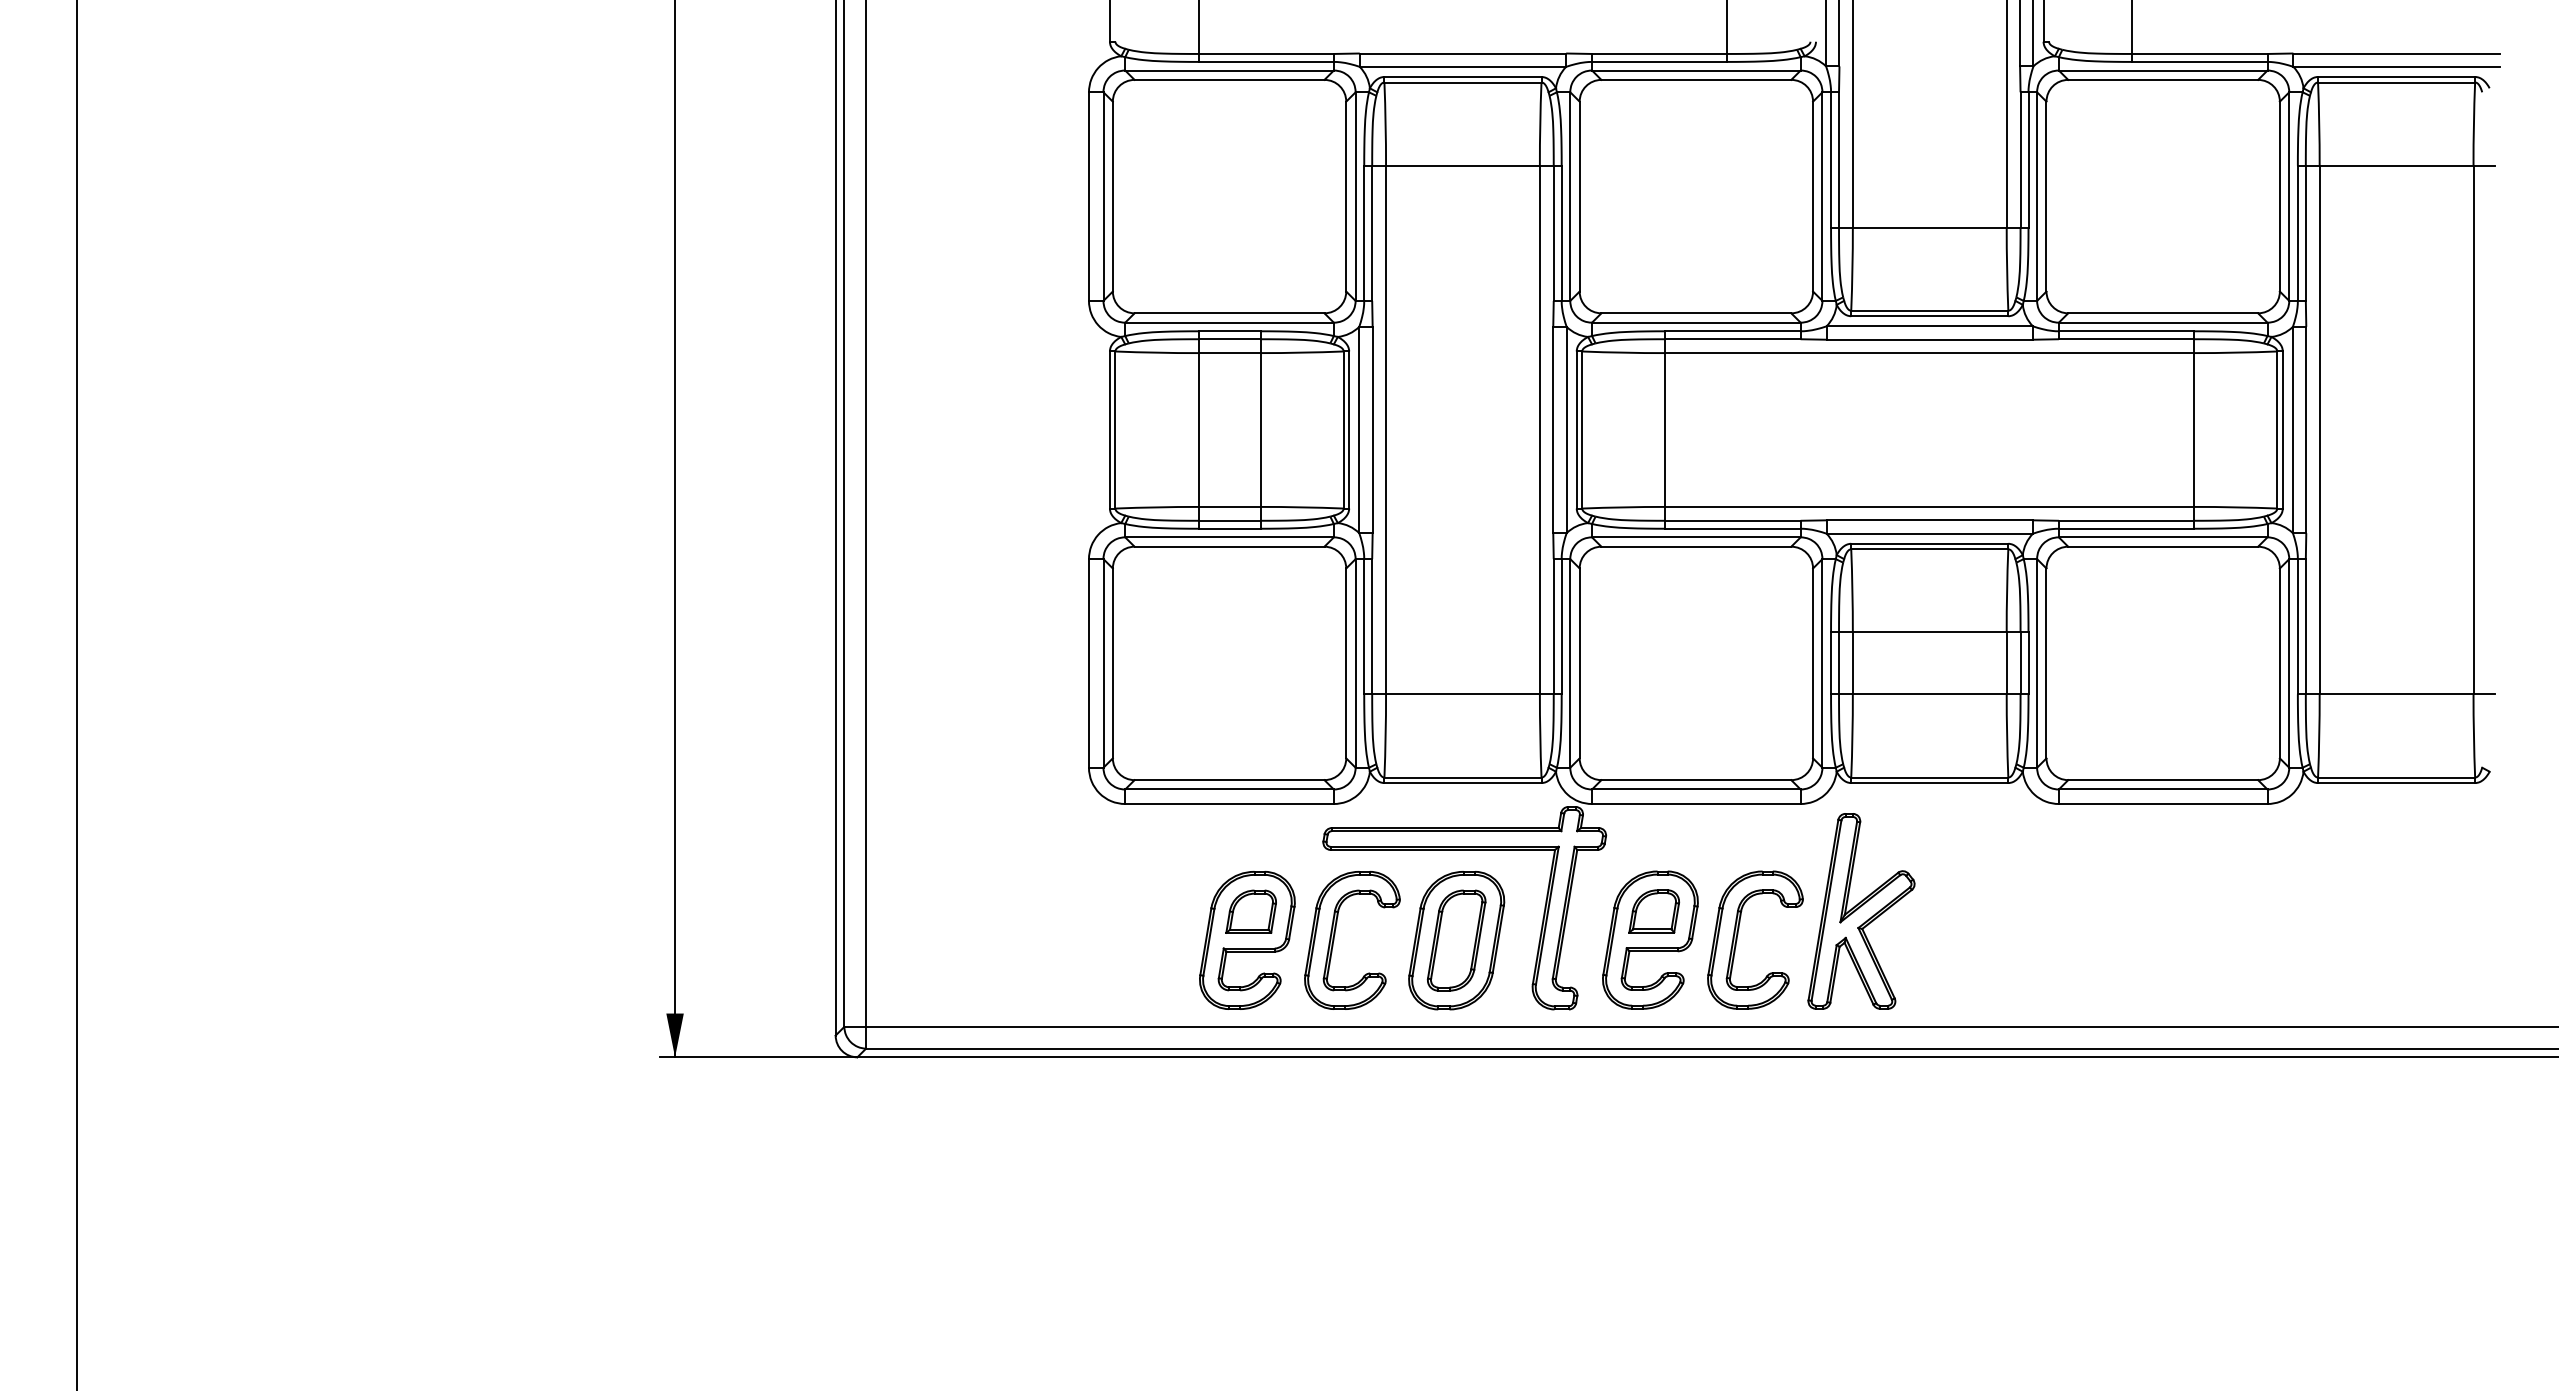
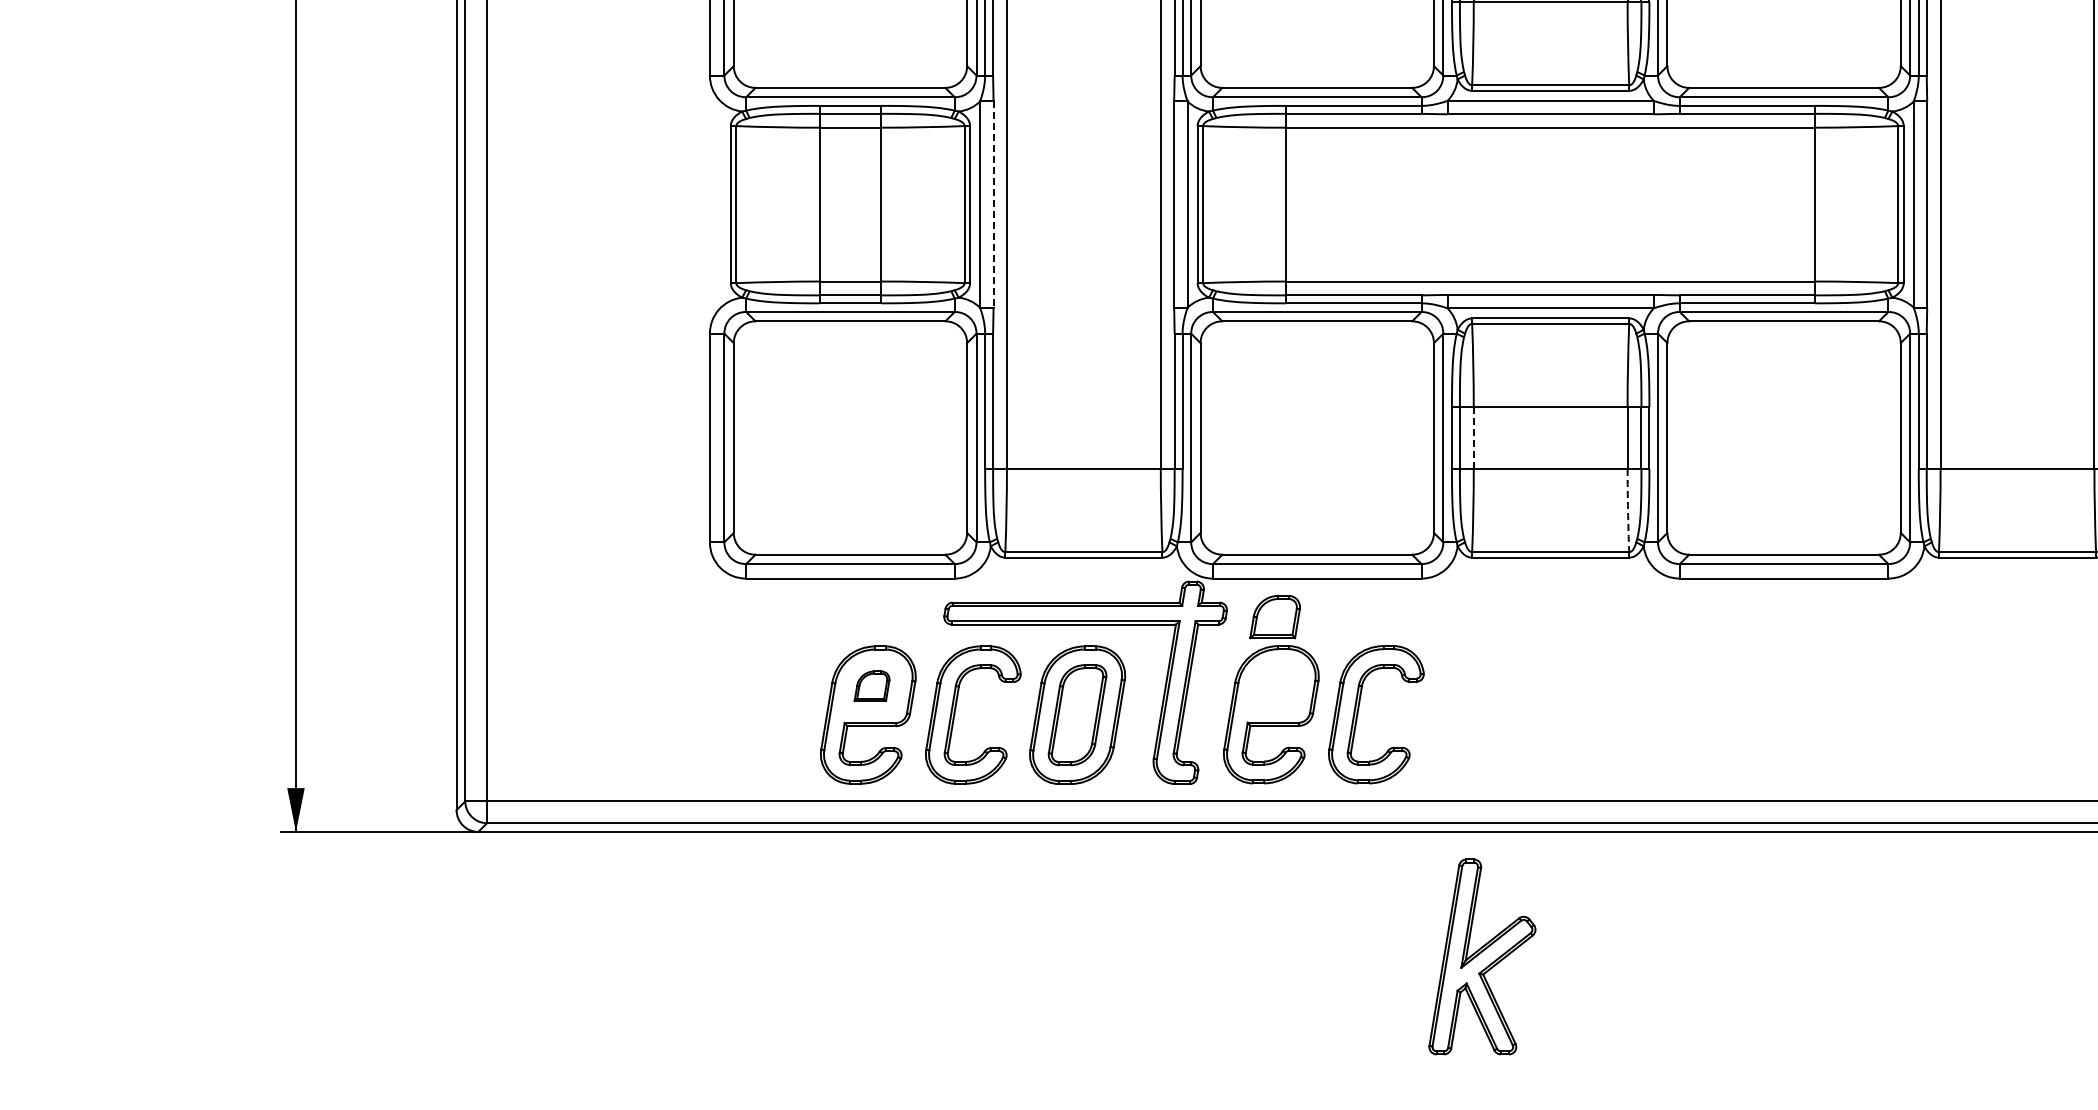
line: (1372, 430) -> (993, 205), solid -> dashed
line: (1852, 663) -> (1473, 438), solid -> dashed
arc: (2007, 735) -> (1628, 510), solid -> dashed
part: (1250, 911) -> (871, 686), size x0.7
part: (1653, 911) -> (1274, 617), moved
part: (1861, 911) -> (1482, 957), moved

